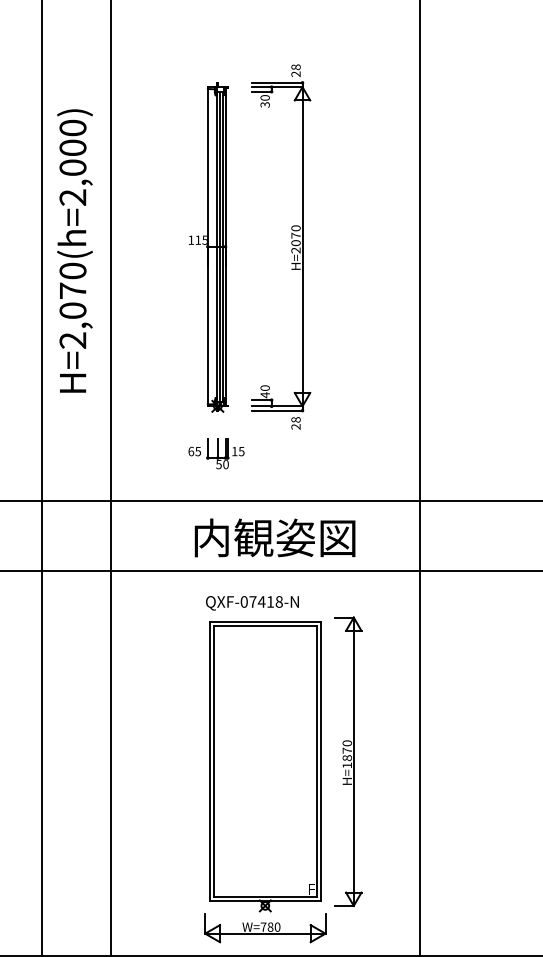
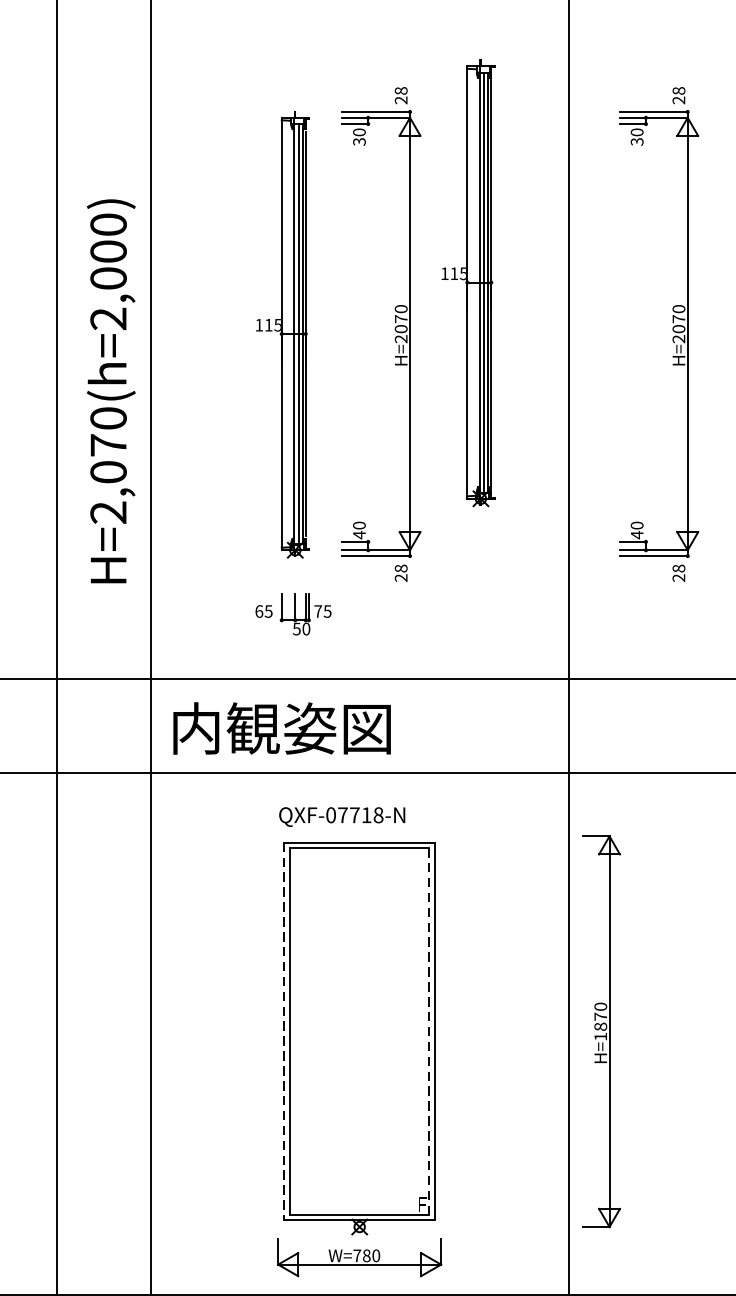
part: (345, 209) -> (468, 283), added
part: (496, 244) -> (672, 331), added
text: (74, 250) -> (110, 390), moved
text: (234, 451) -> (317, 611), 15 -> 75
text: (274, 537) -> (281, 727), moved
text: (261, 601) -> (354, 814), QXF-07418-N -> QXF-07718-N
line: (209, 761) -> (284, 1031), solid -> dashed
line: (316, 761) -> (428, 1031), solid -> dashed
part: (348, 761) -> (602, 1031), moved

